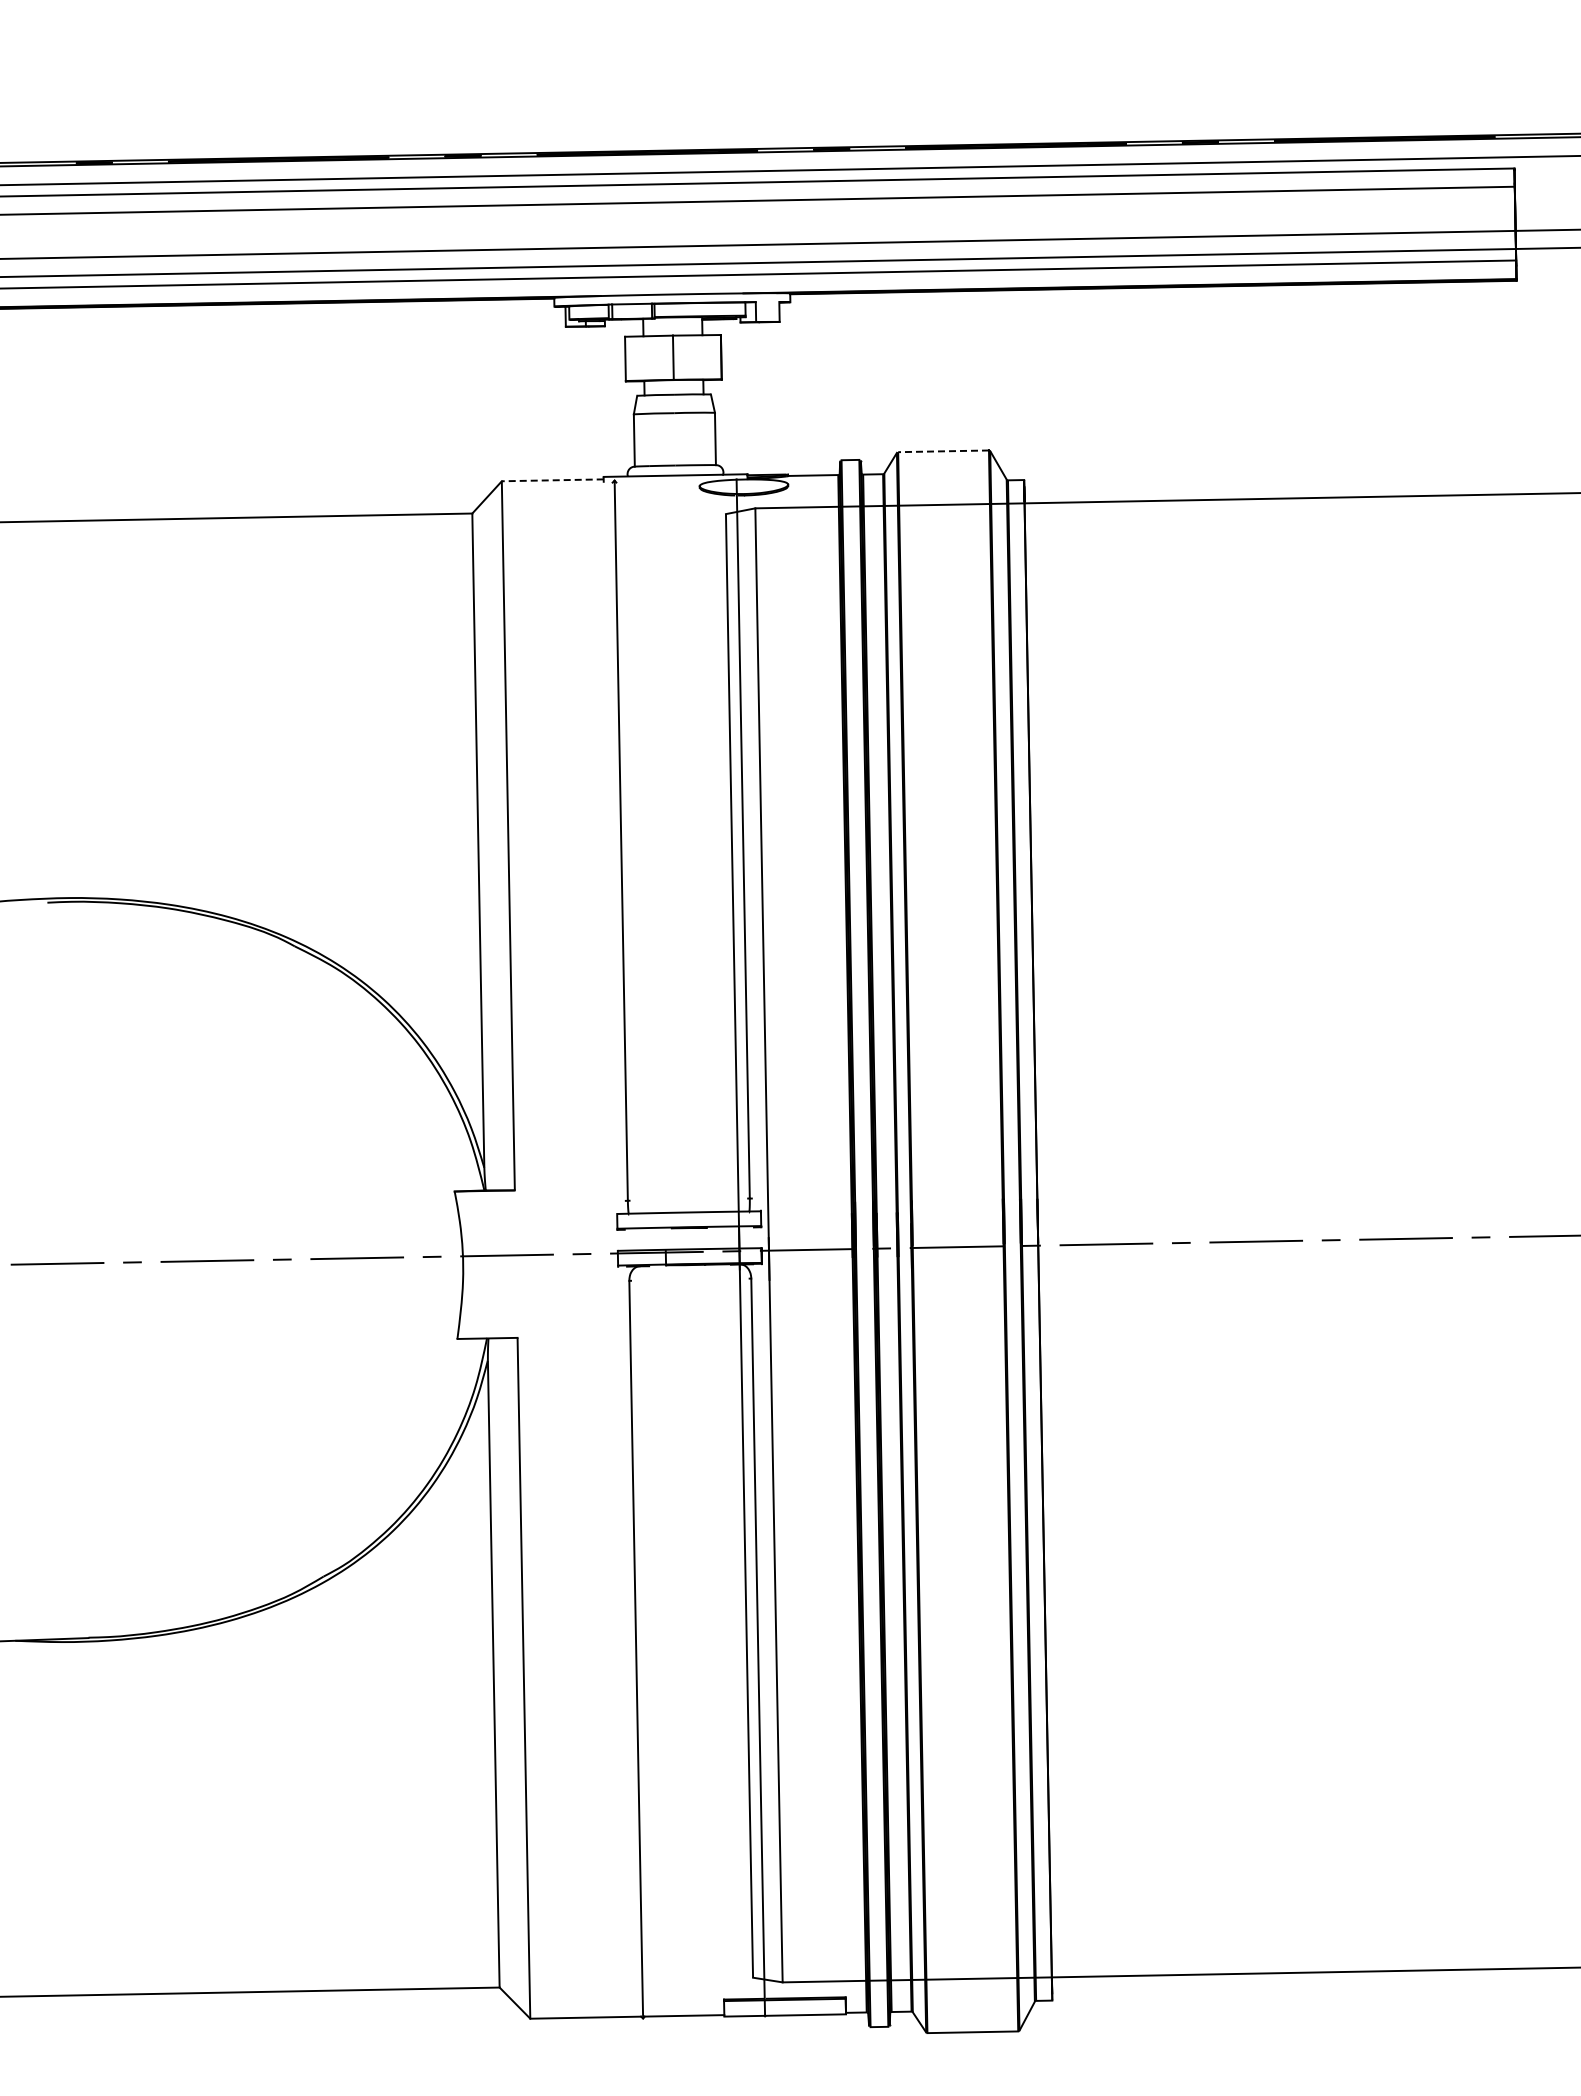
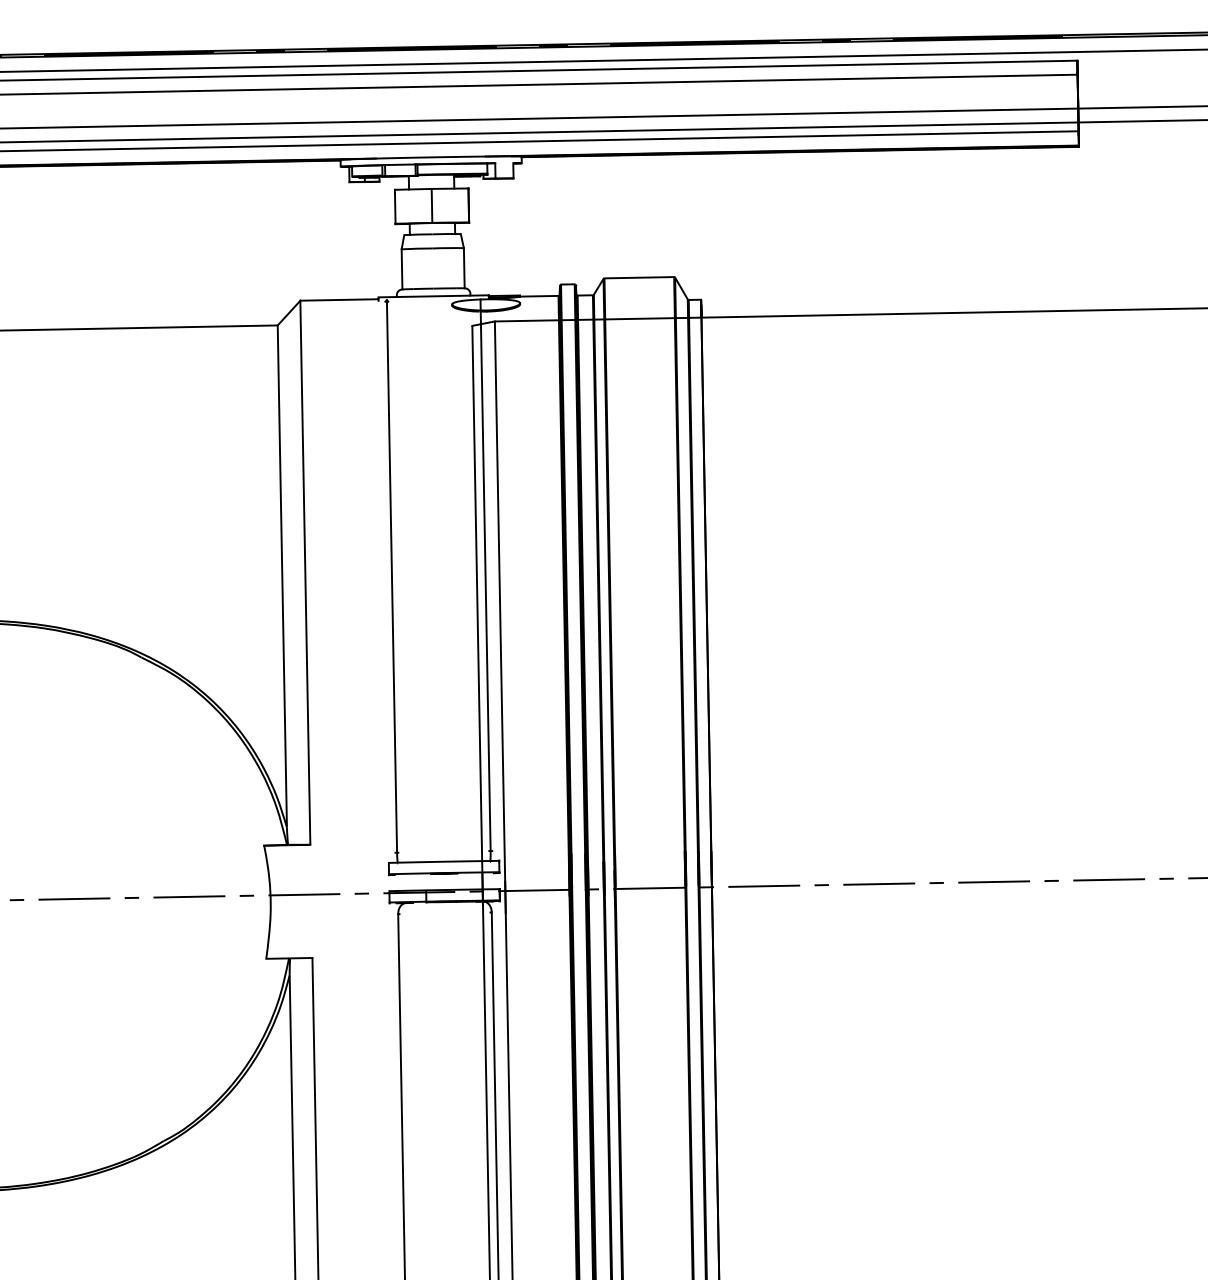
line: (943, 451) -> (639, 277), dashed -> solid
line: (552, 480) -> (339, 300), dashed -> solid

